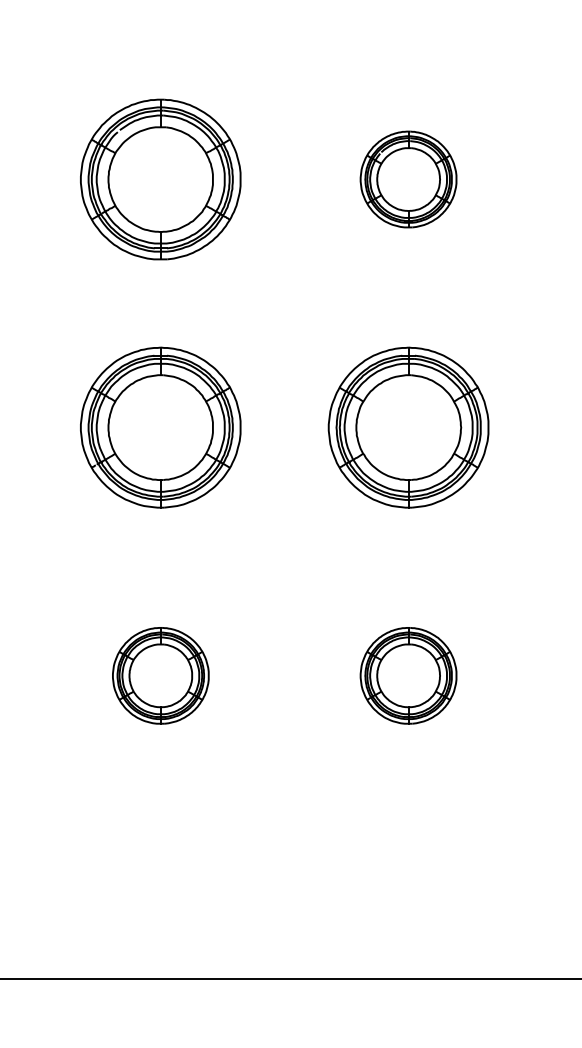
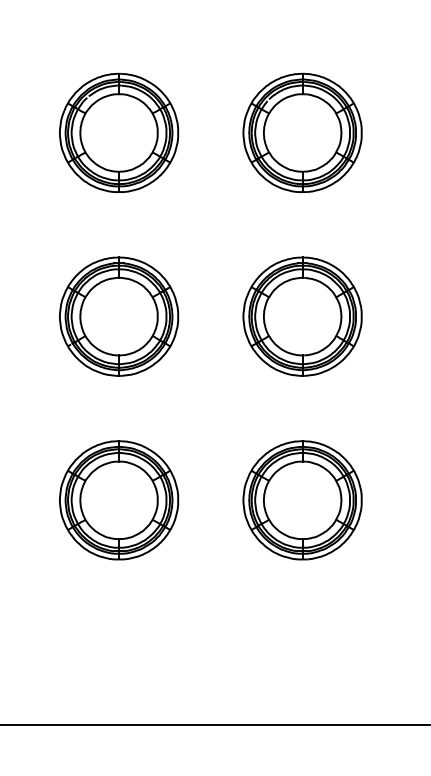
part: (408, 179) -> (302, 132), size x1.67
part: (160, 675) -> (118, 500), size x1.67
part: (408, 675) -> (302, 500), size x1.67

